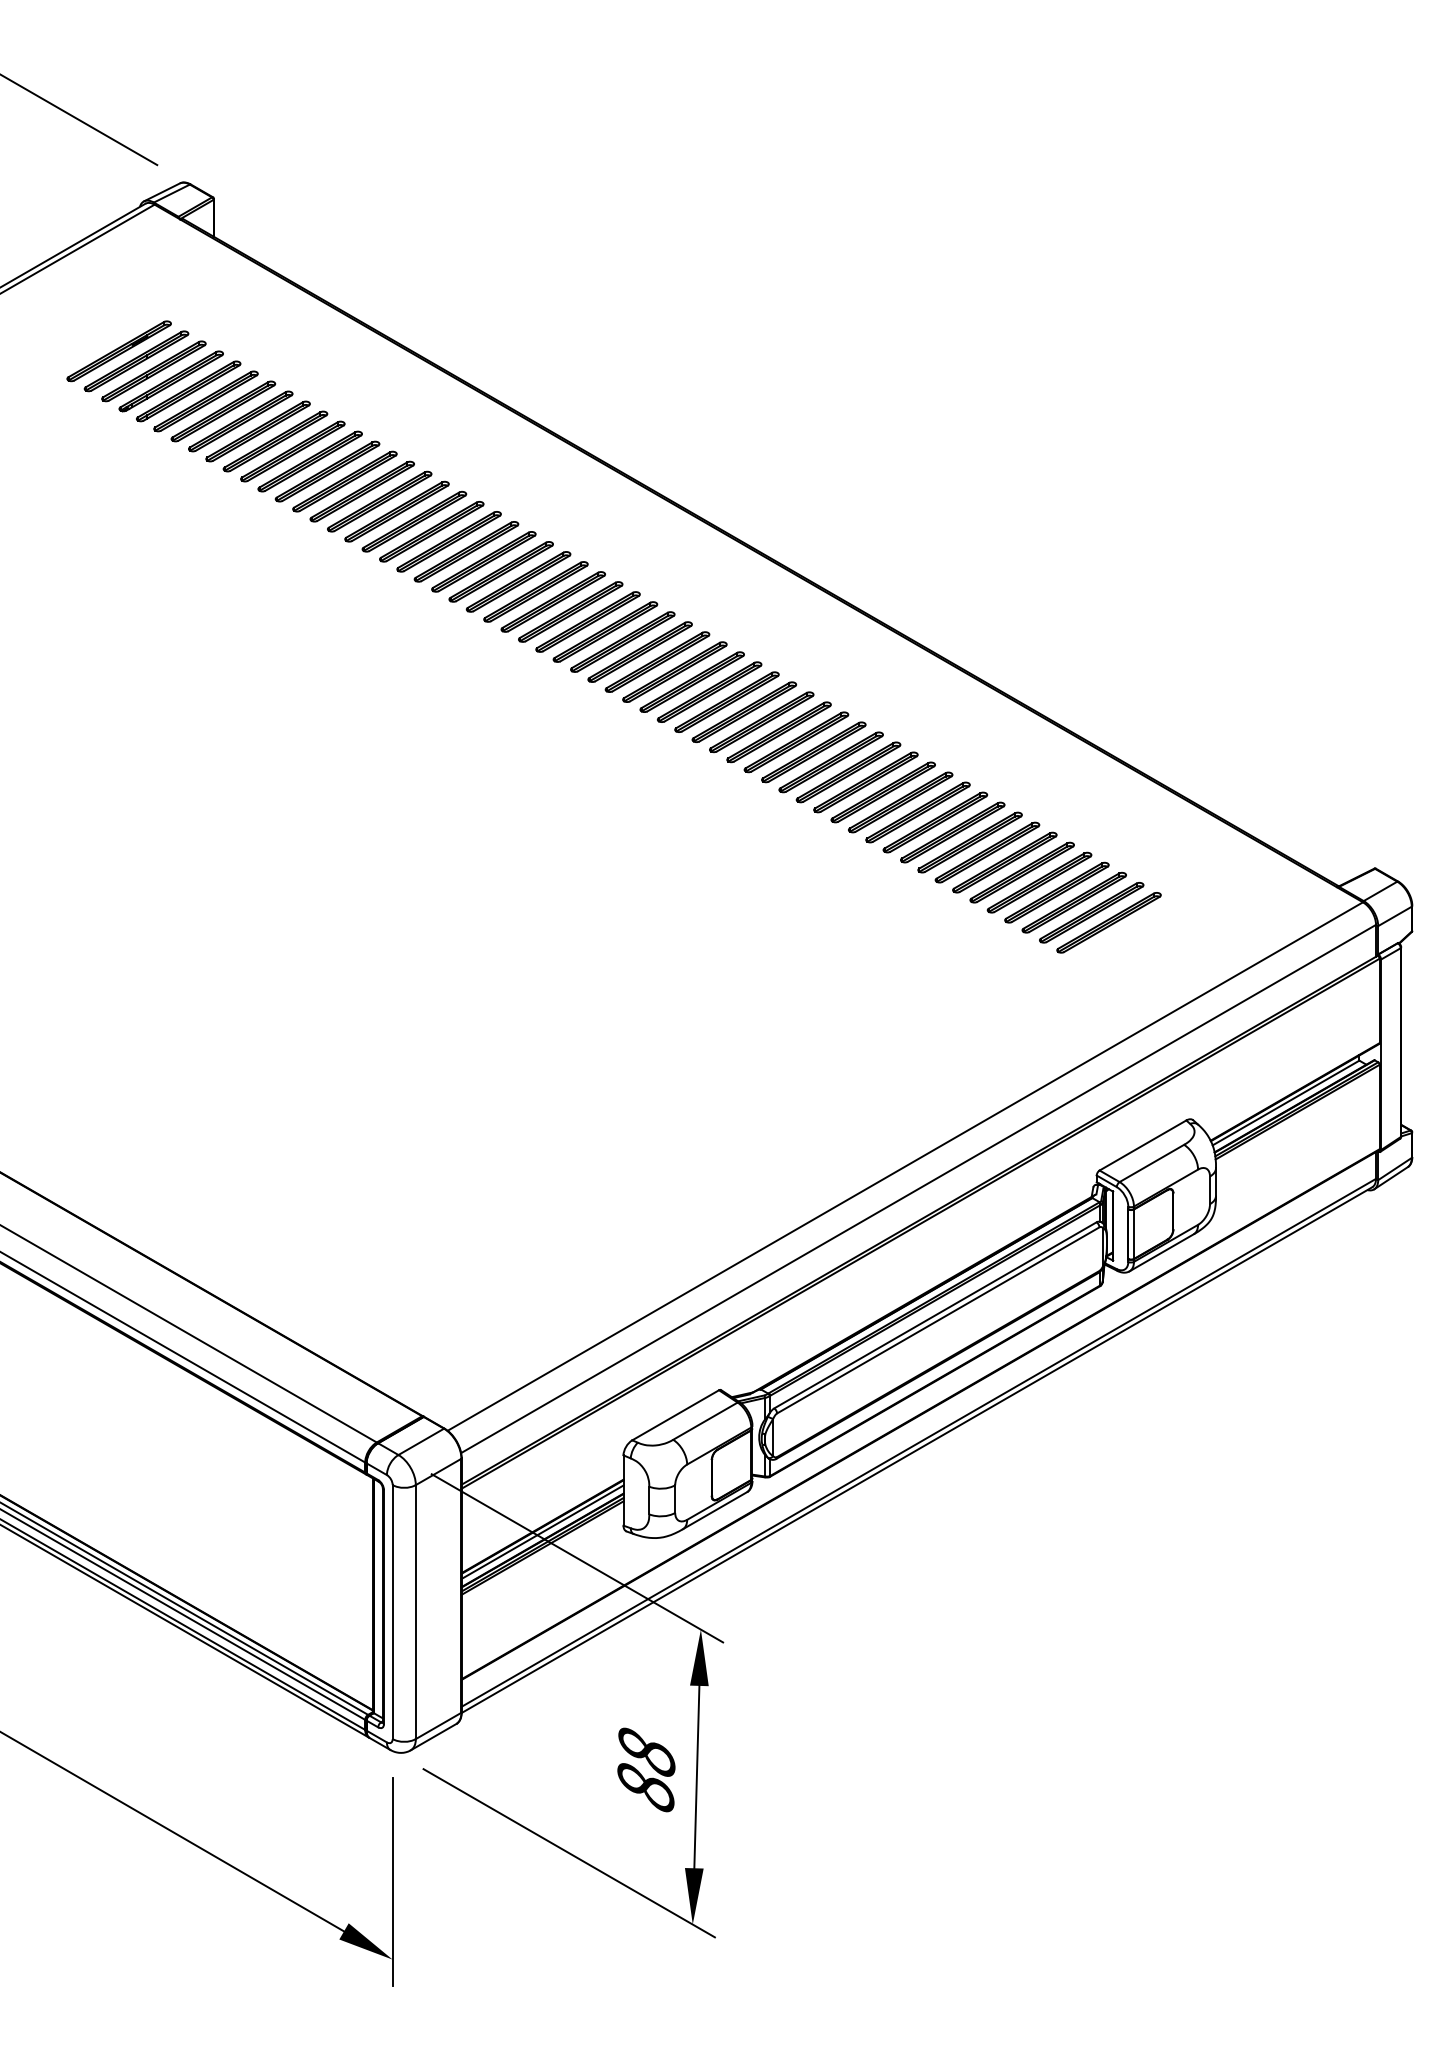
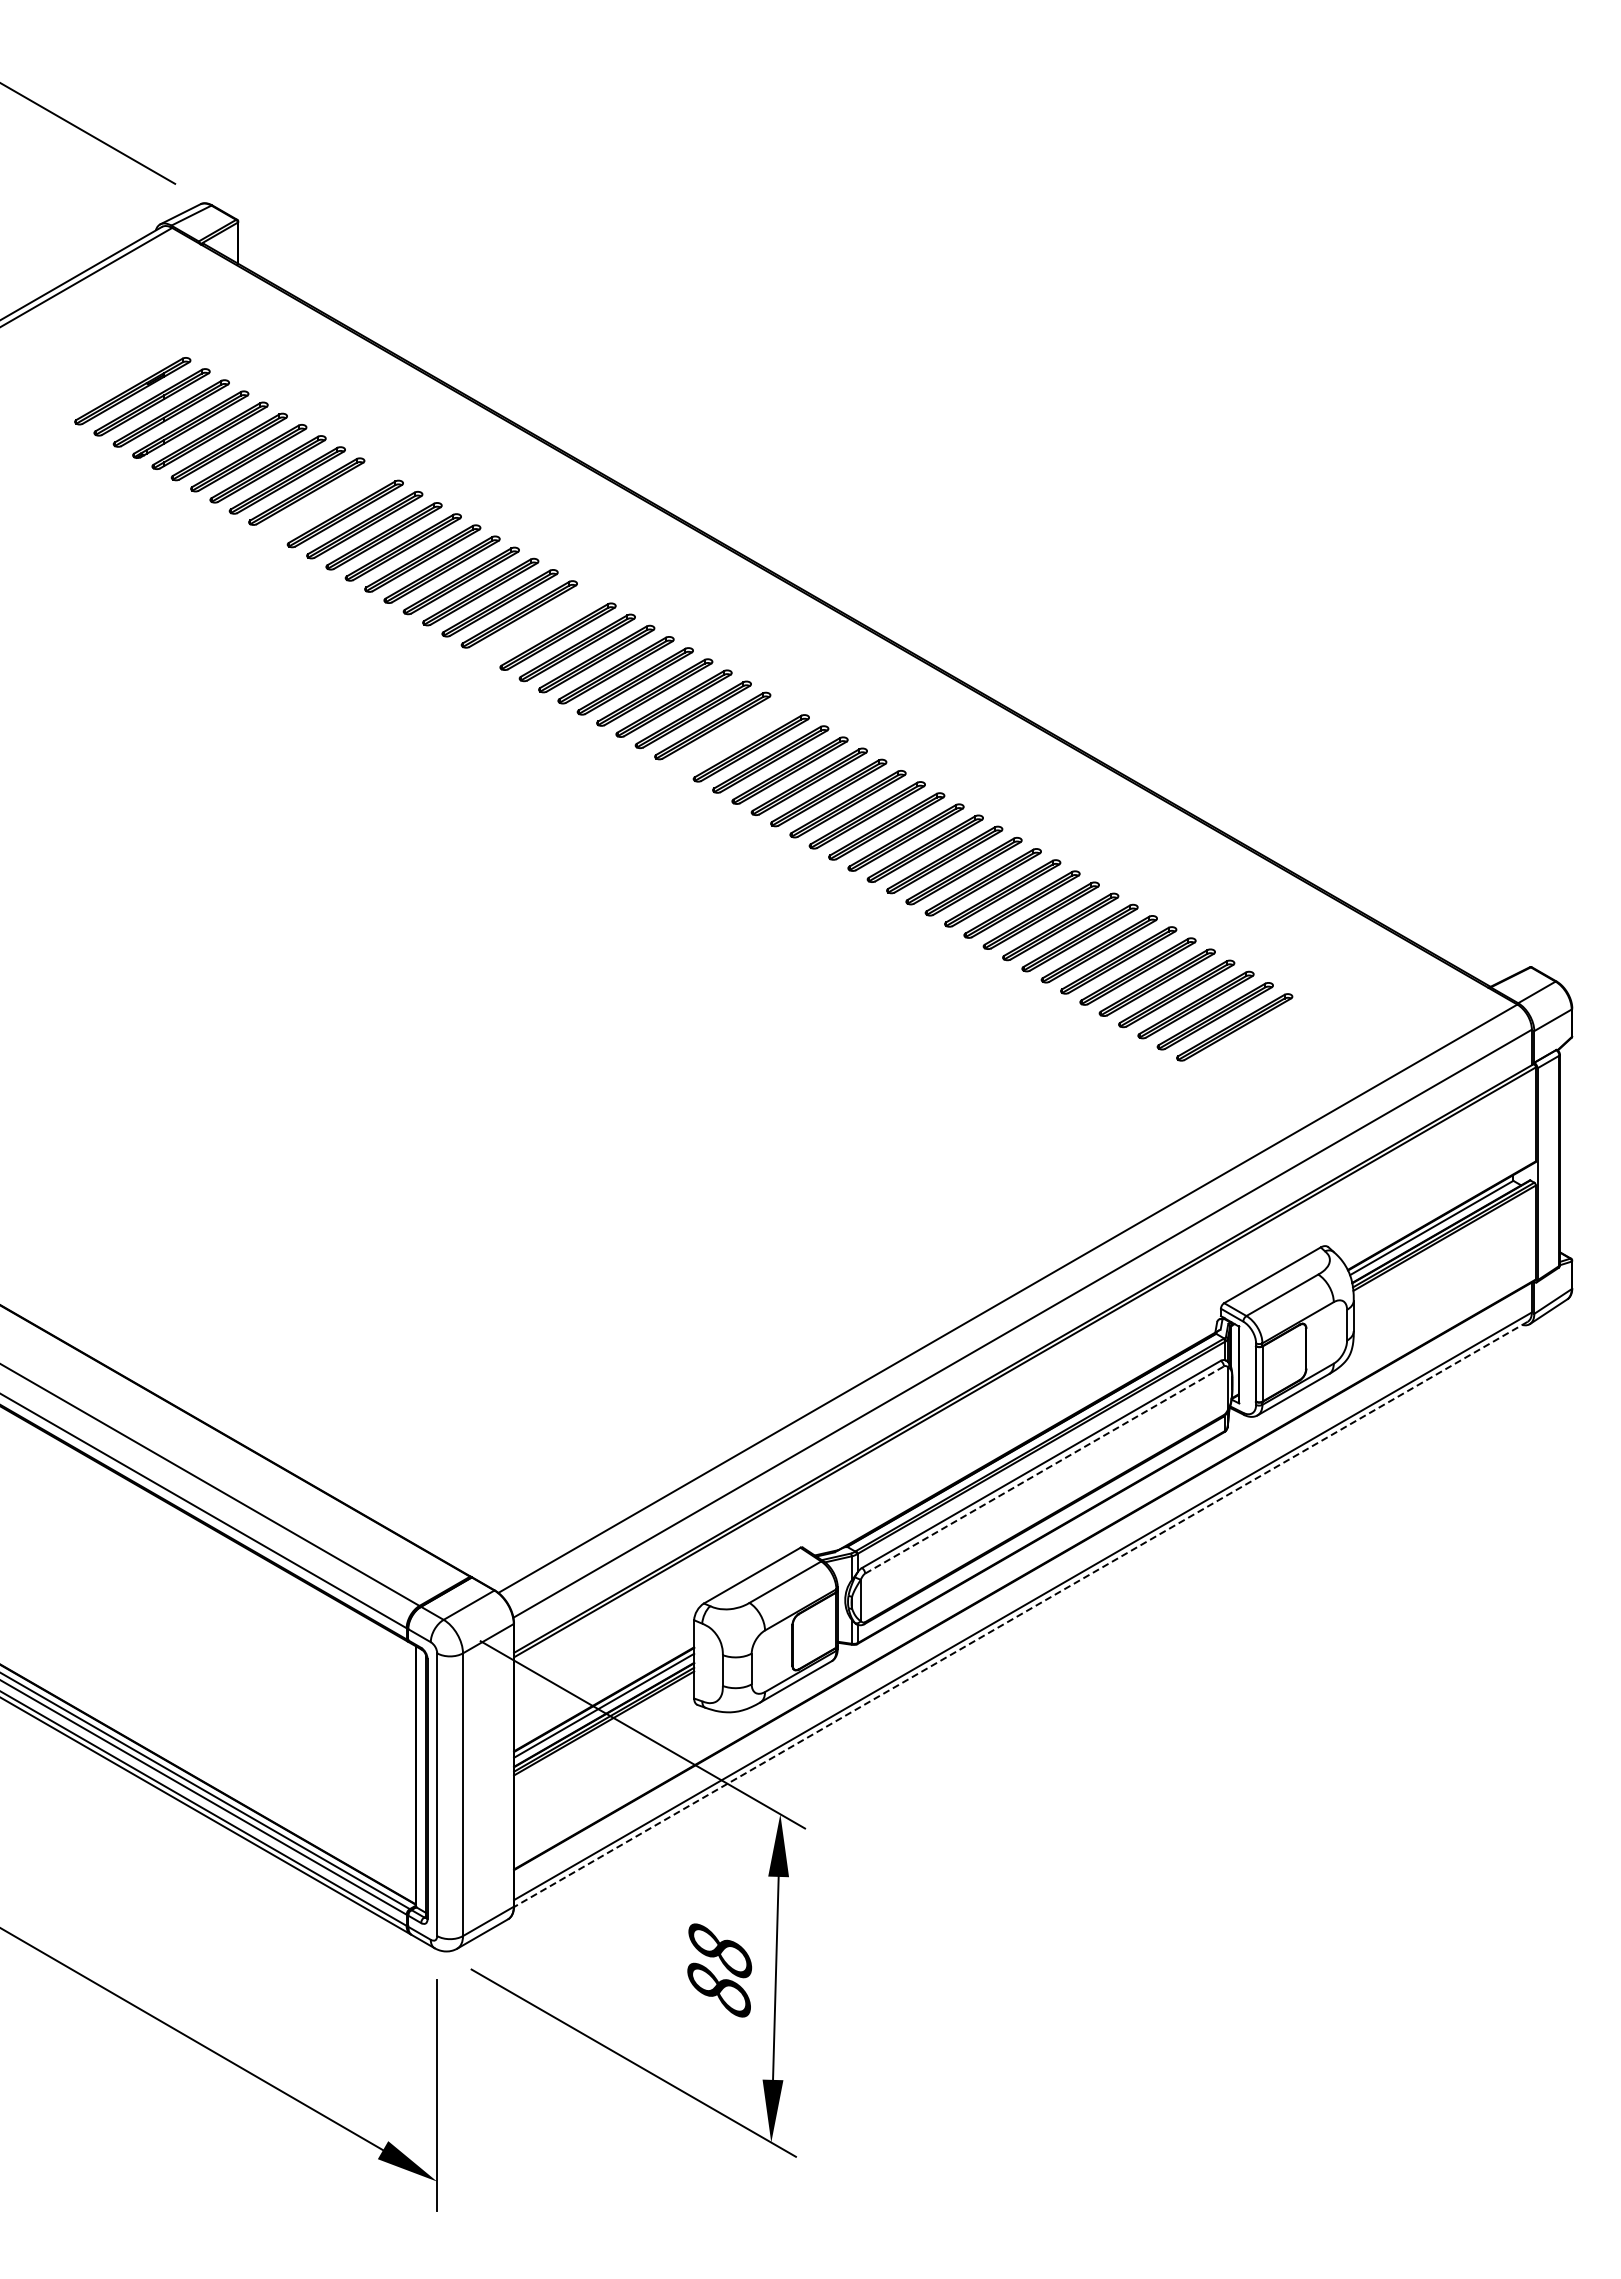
part: (292, 451) -> (325, 502), removed
part: (483, 561) -> (538, 625), removed
part: (657, 662) -> (731, 737), removed
line: (939, 1319) -> (1045, 1469), solid -> dashed
line: (916, 1450) -> (1020, 1614), solid -> dashed

